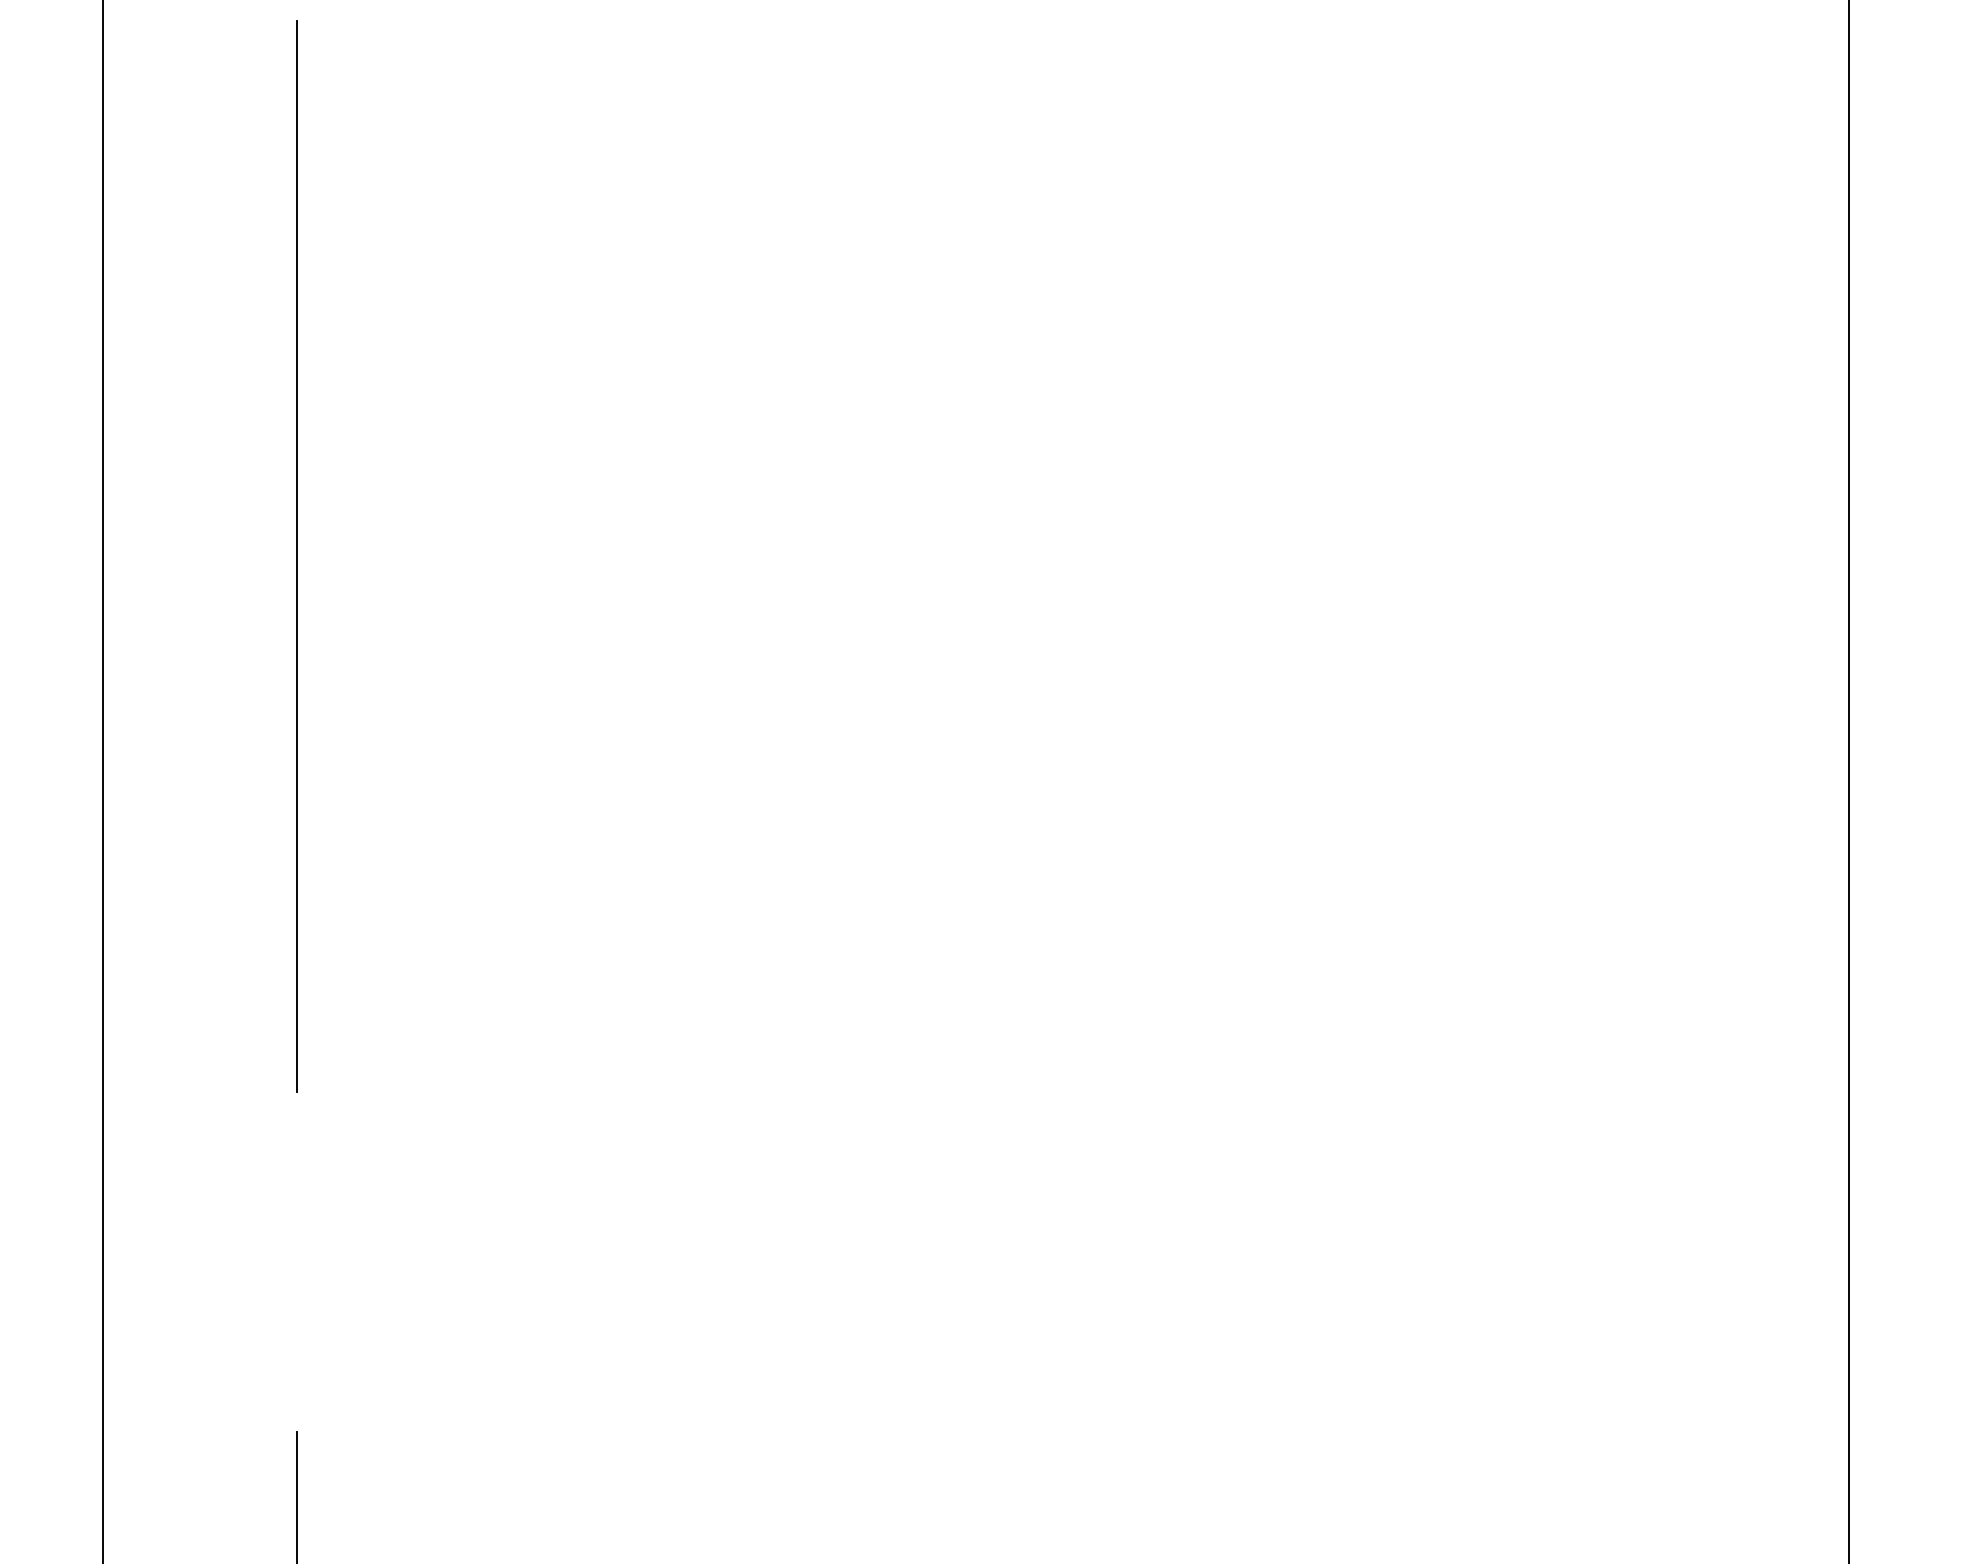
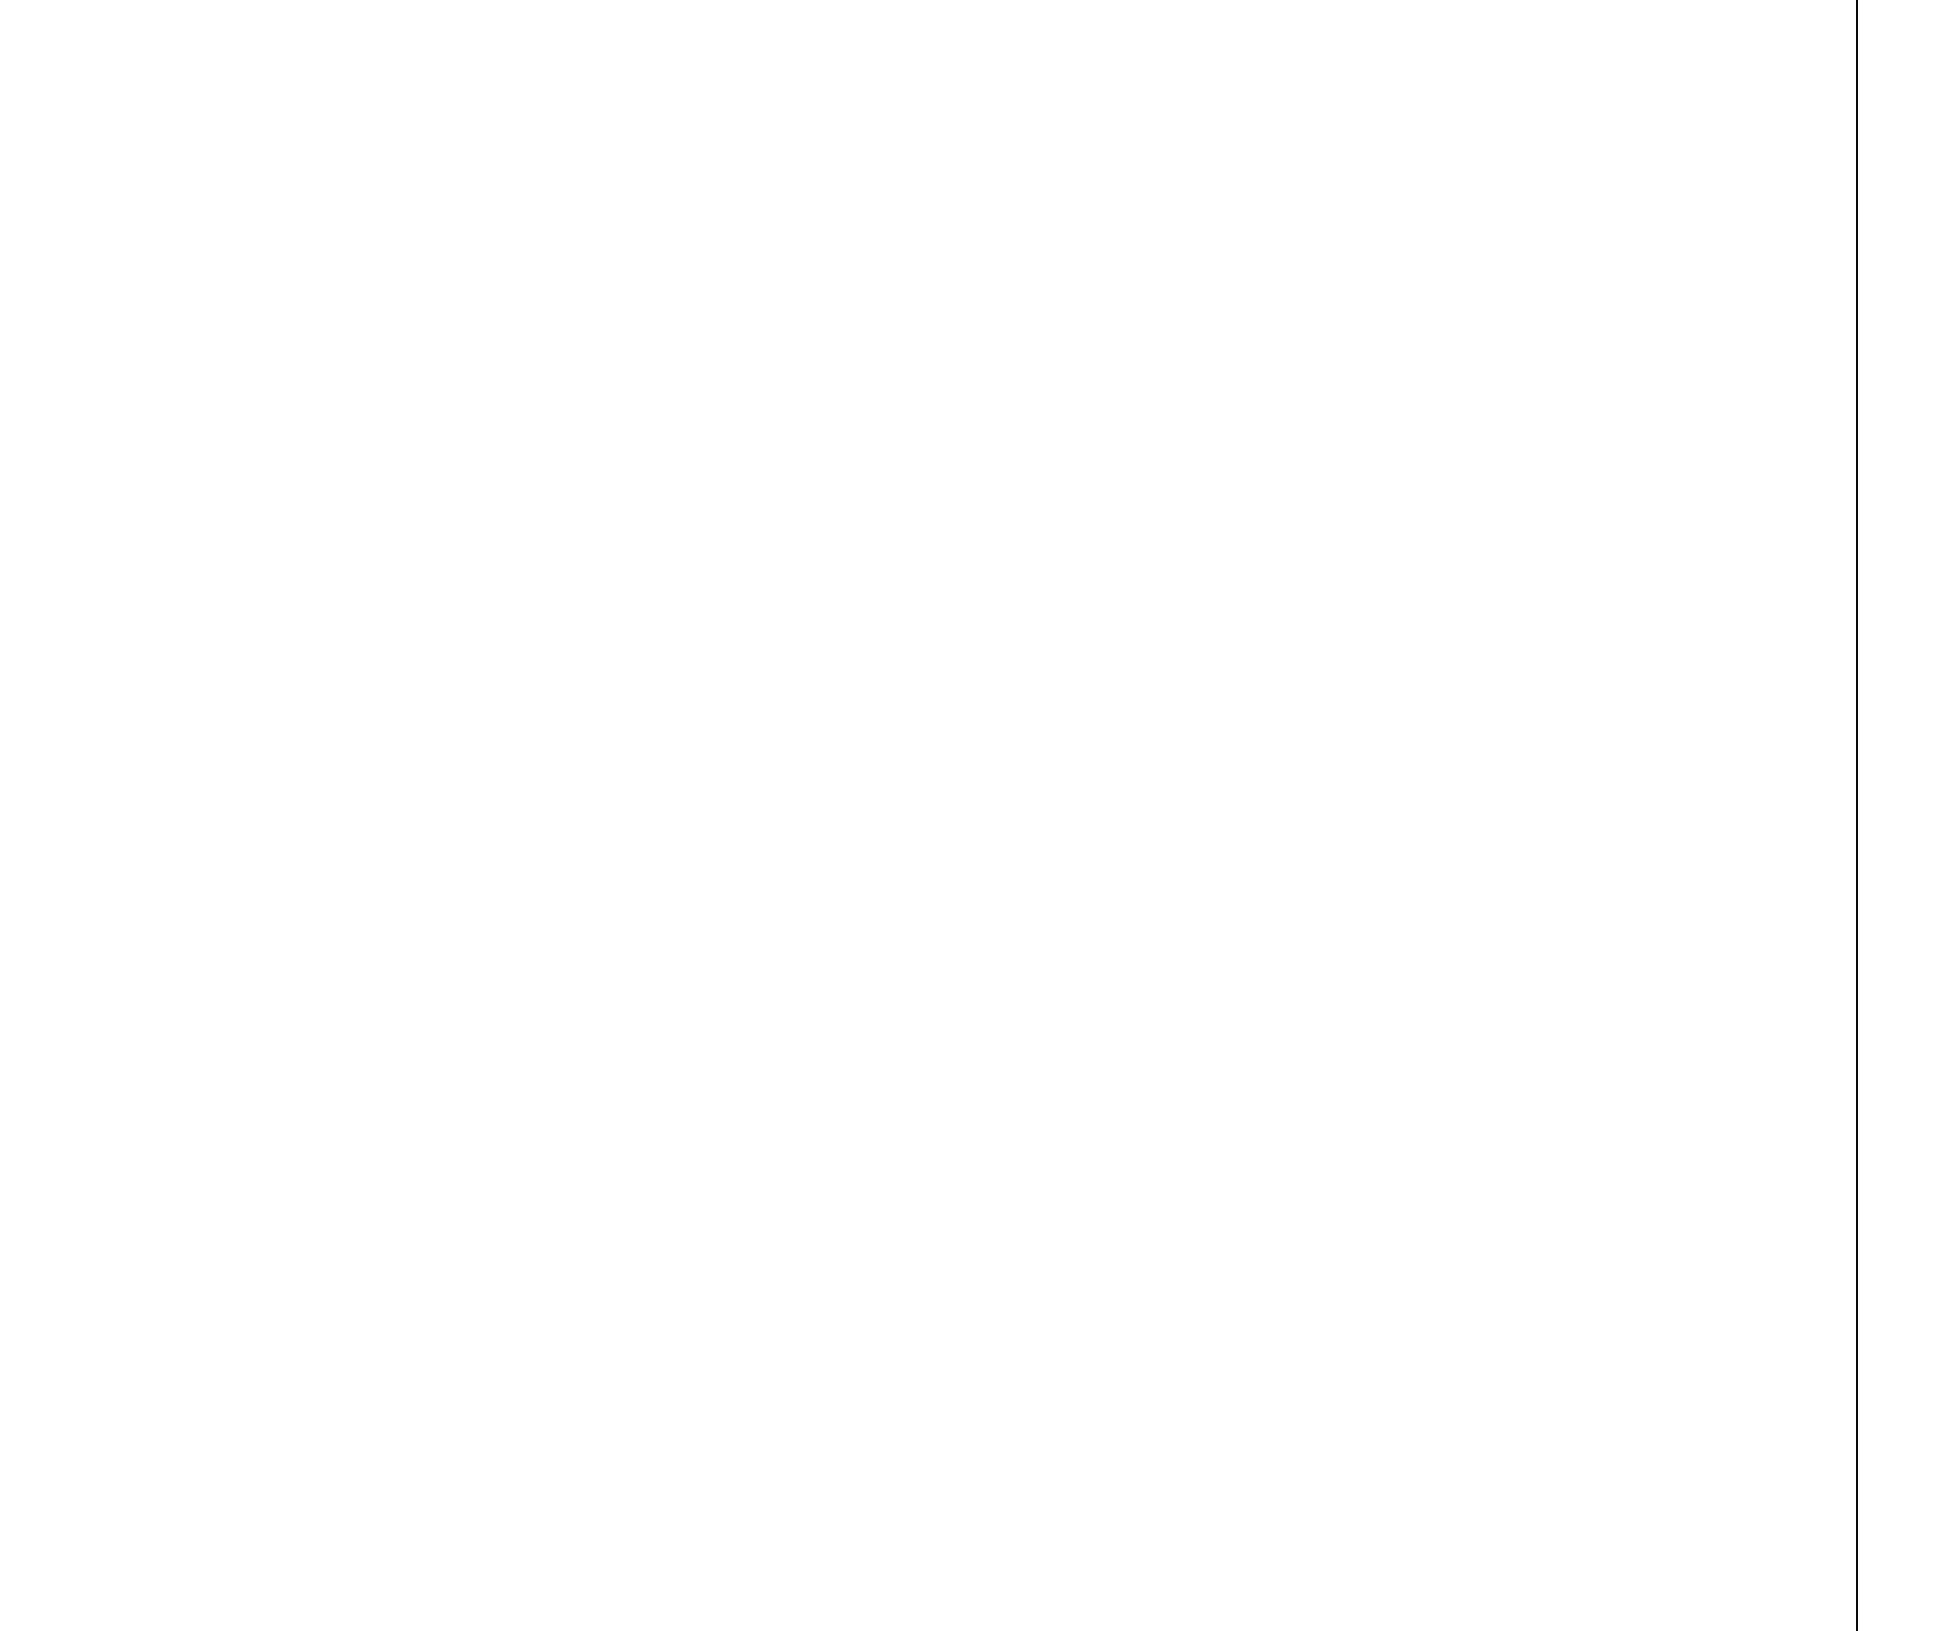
line: (296, 556) -> (31, 719), removed

